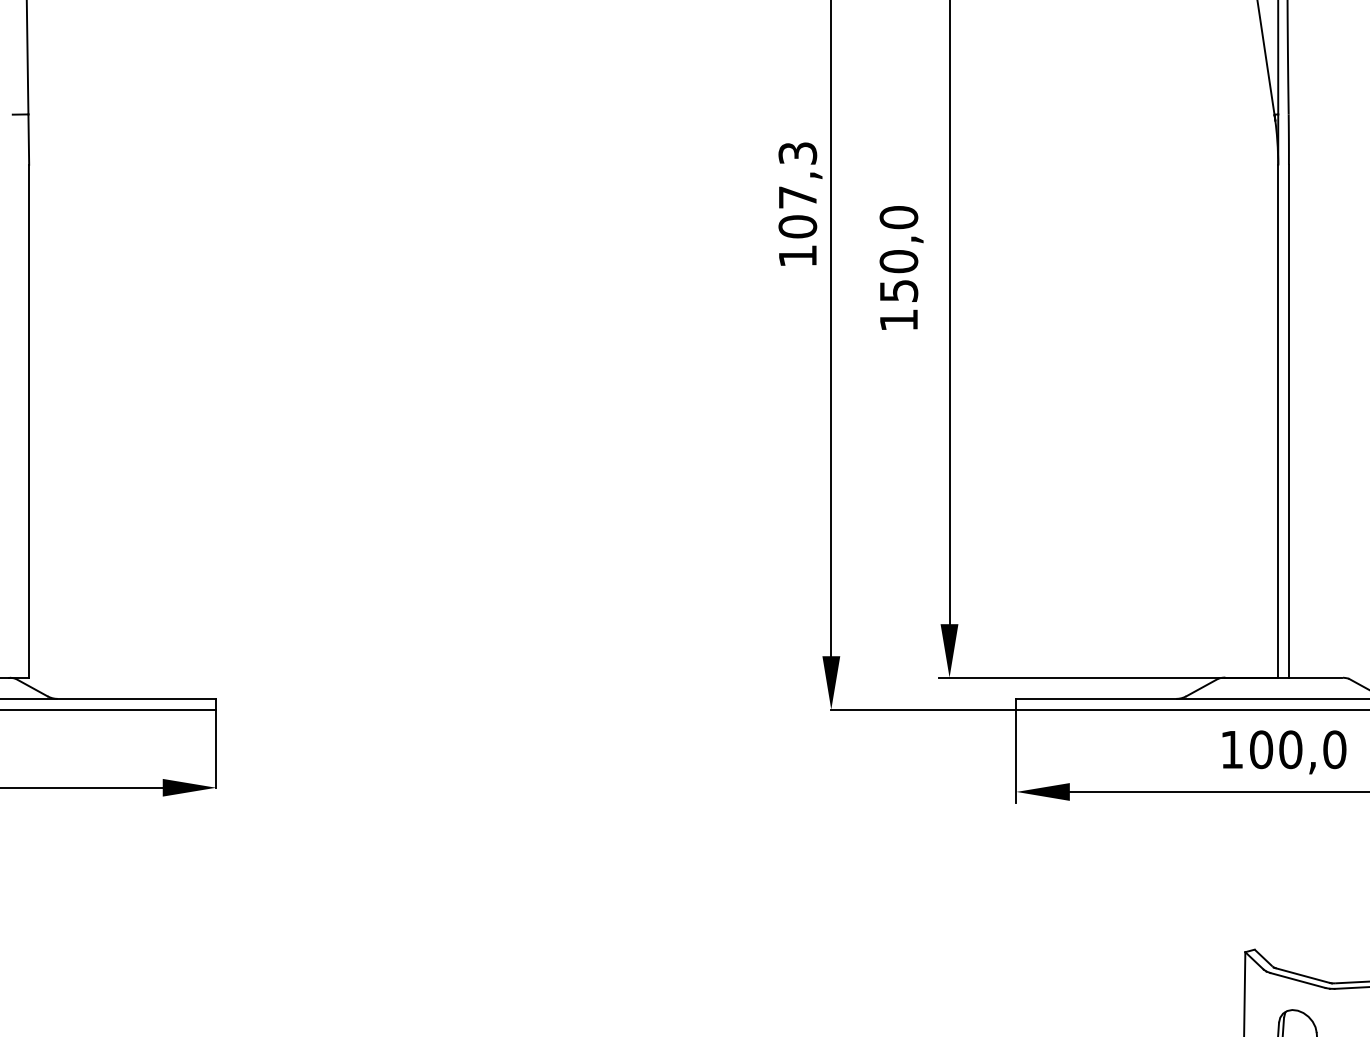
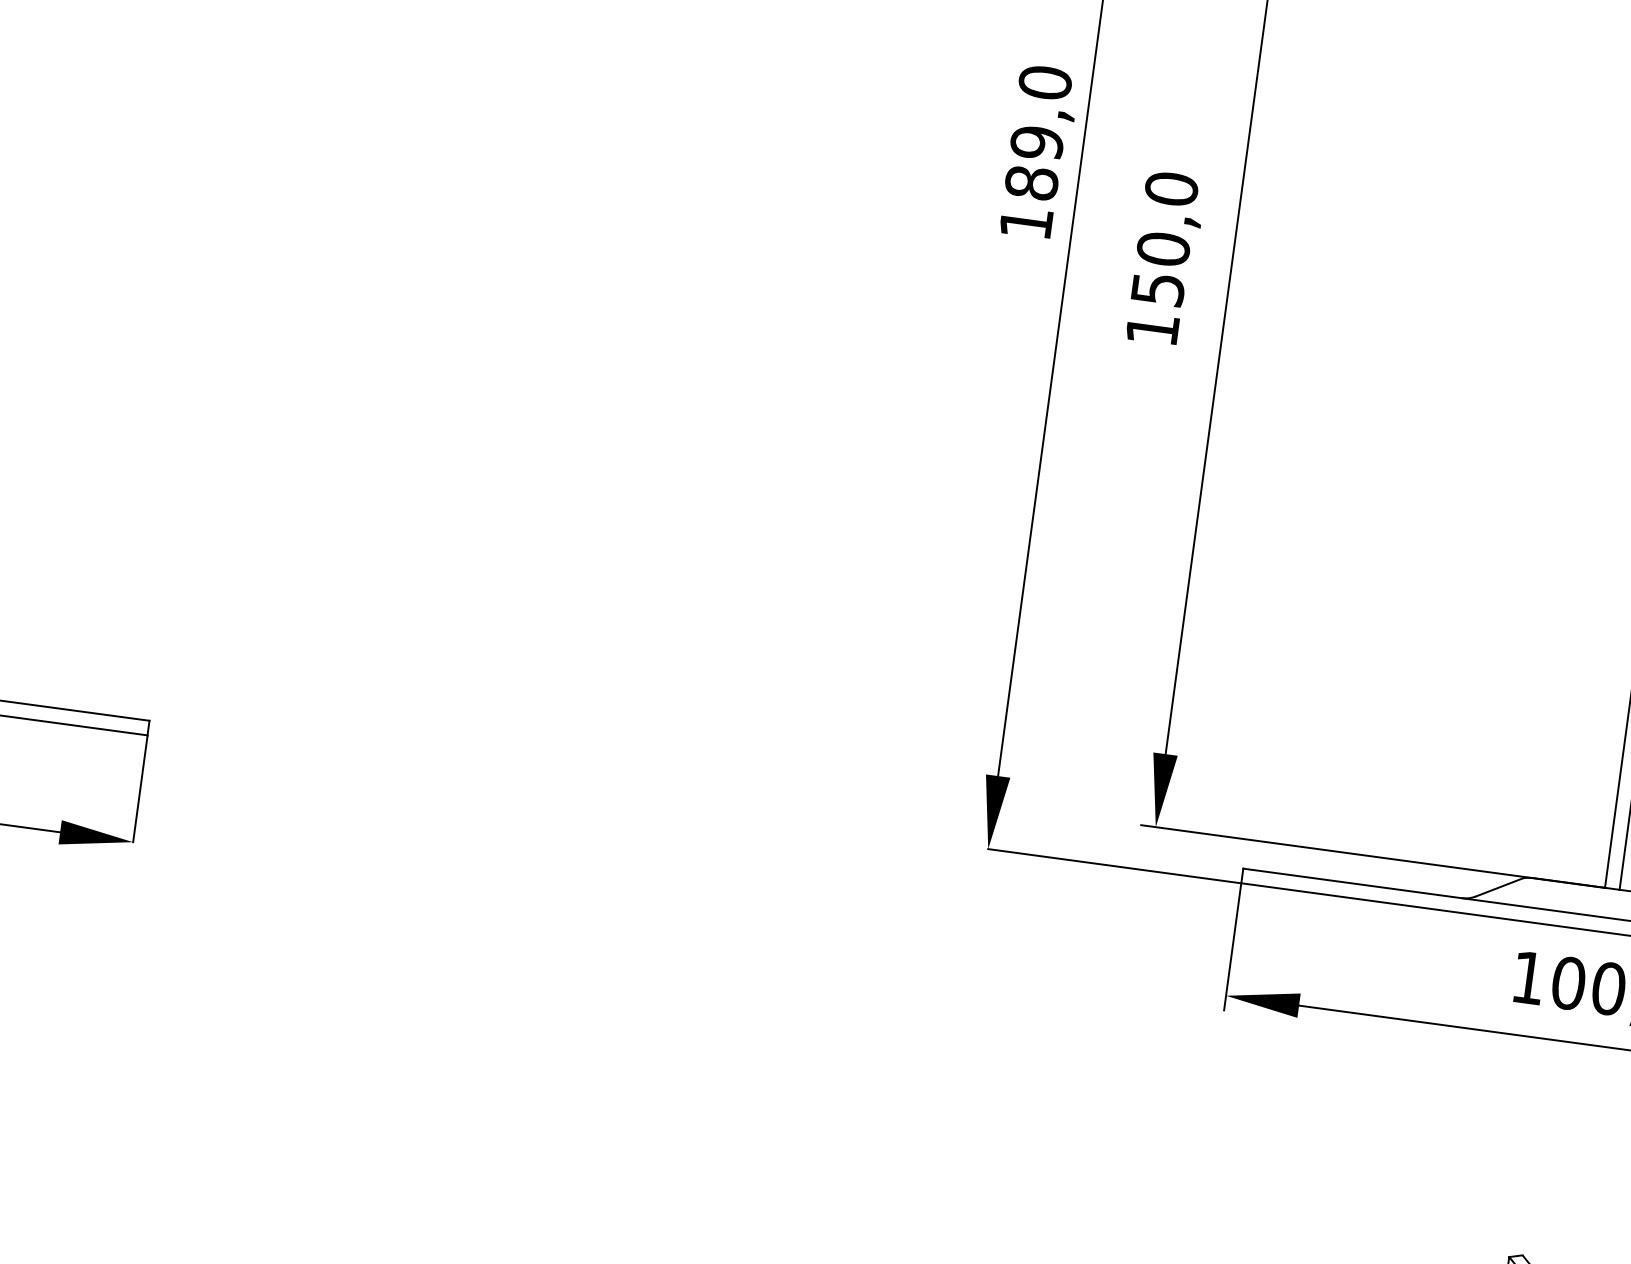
text: (797, 189) -> (1038, 131), 107,3 -> 189,0

